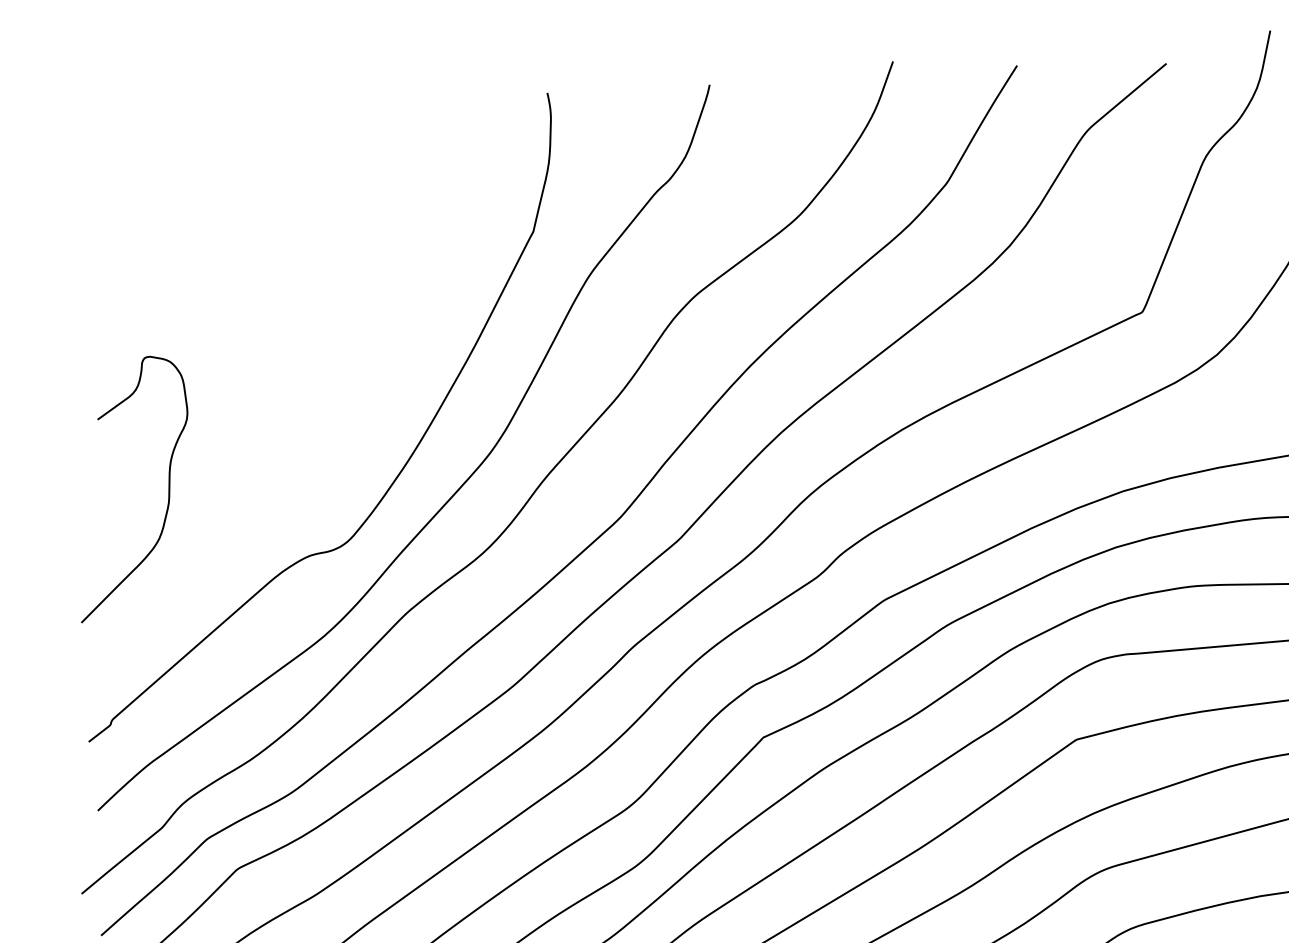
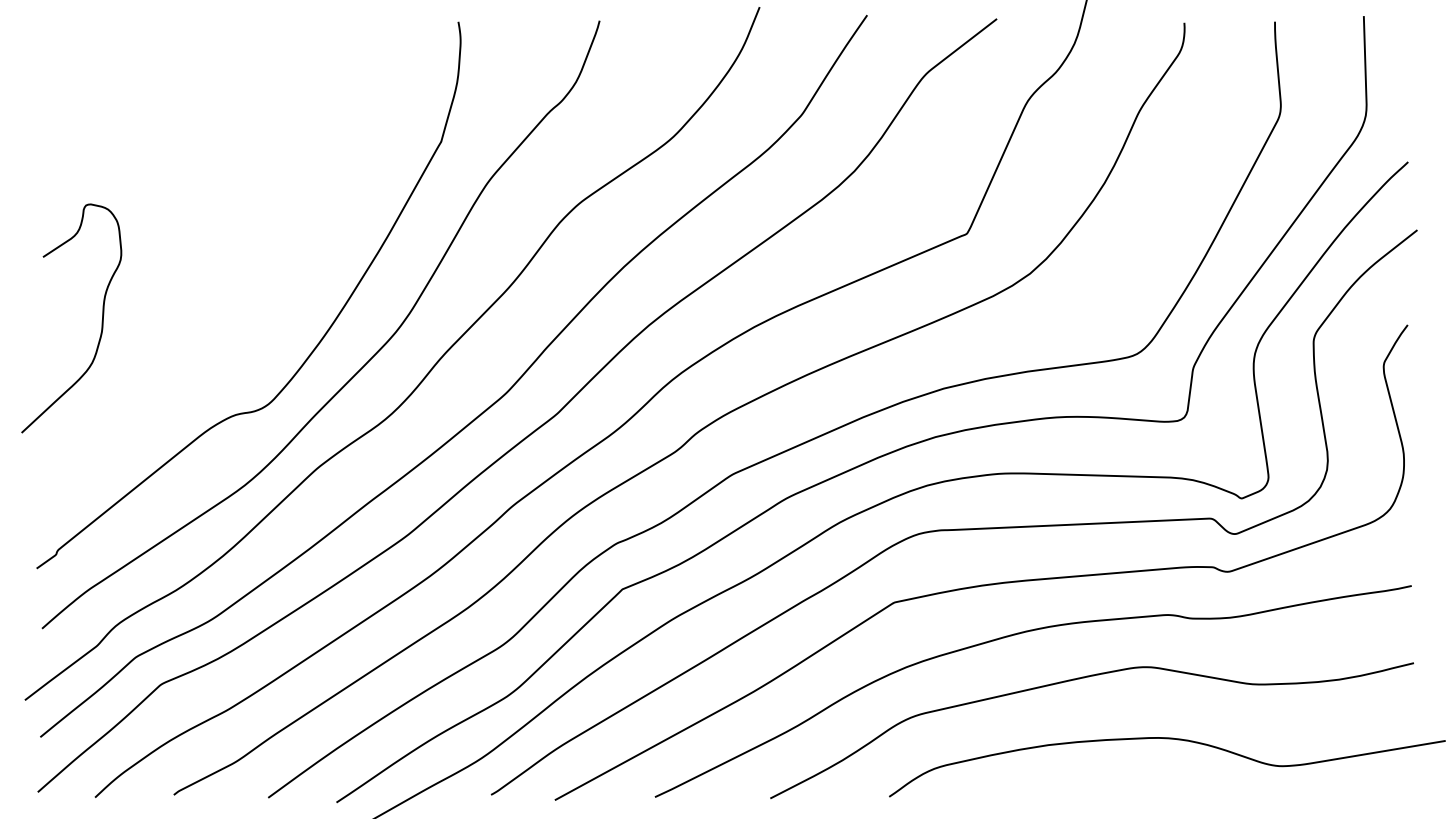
curve: (167, 490) -> (101, 321), moved

